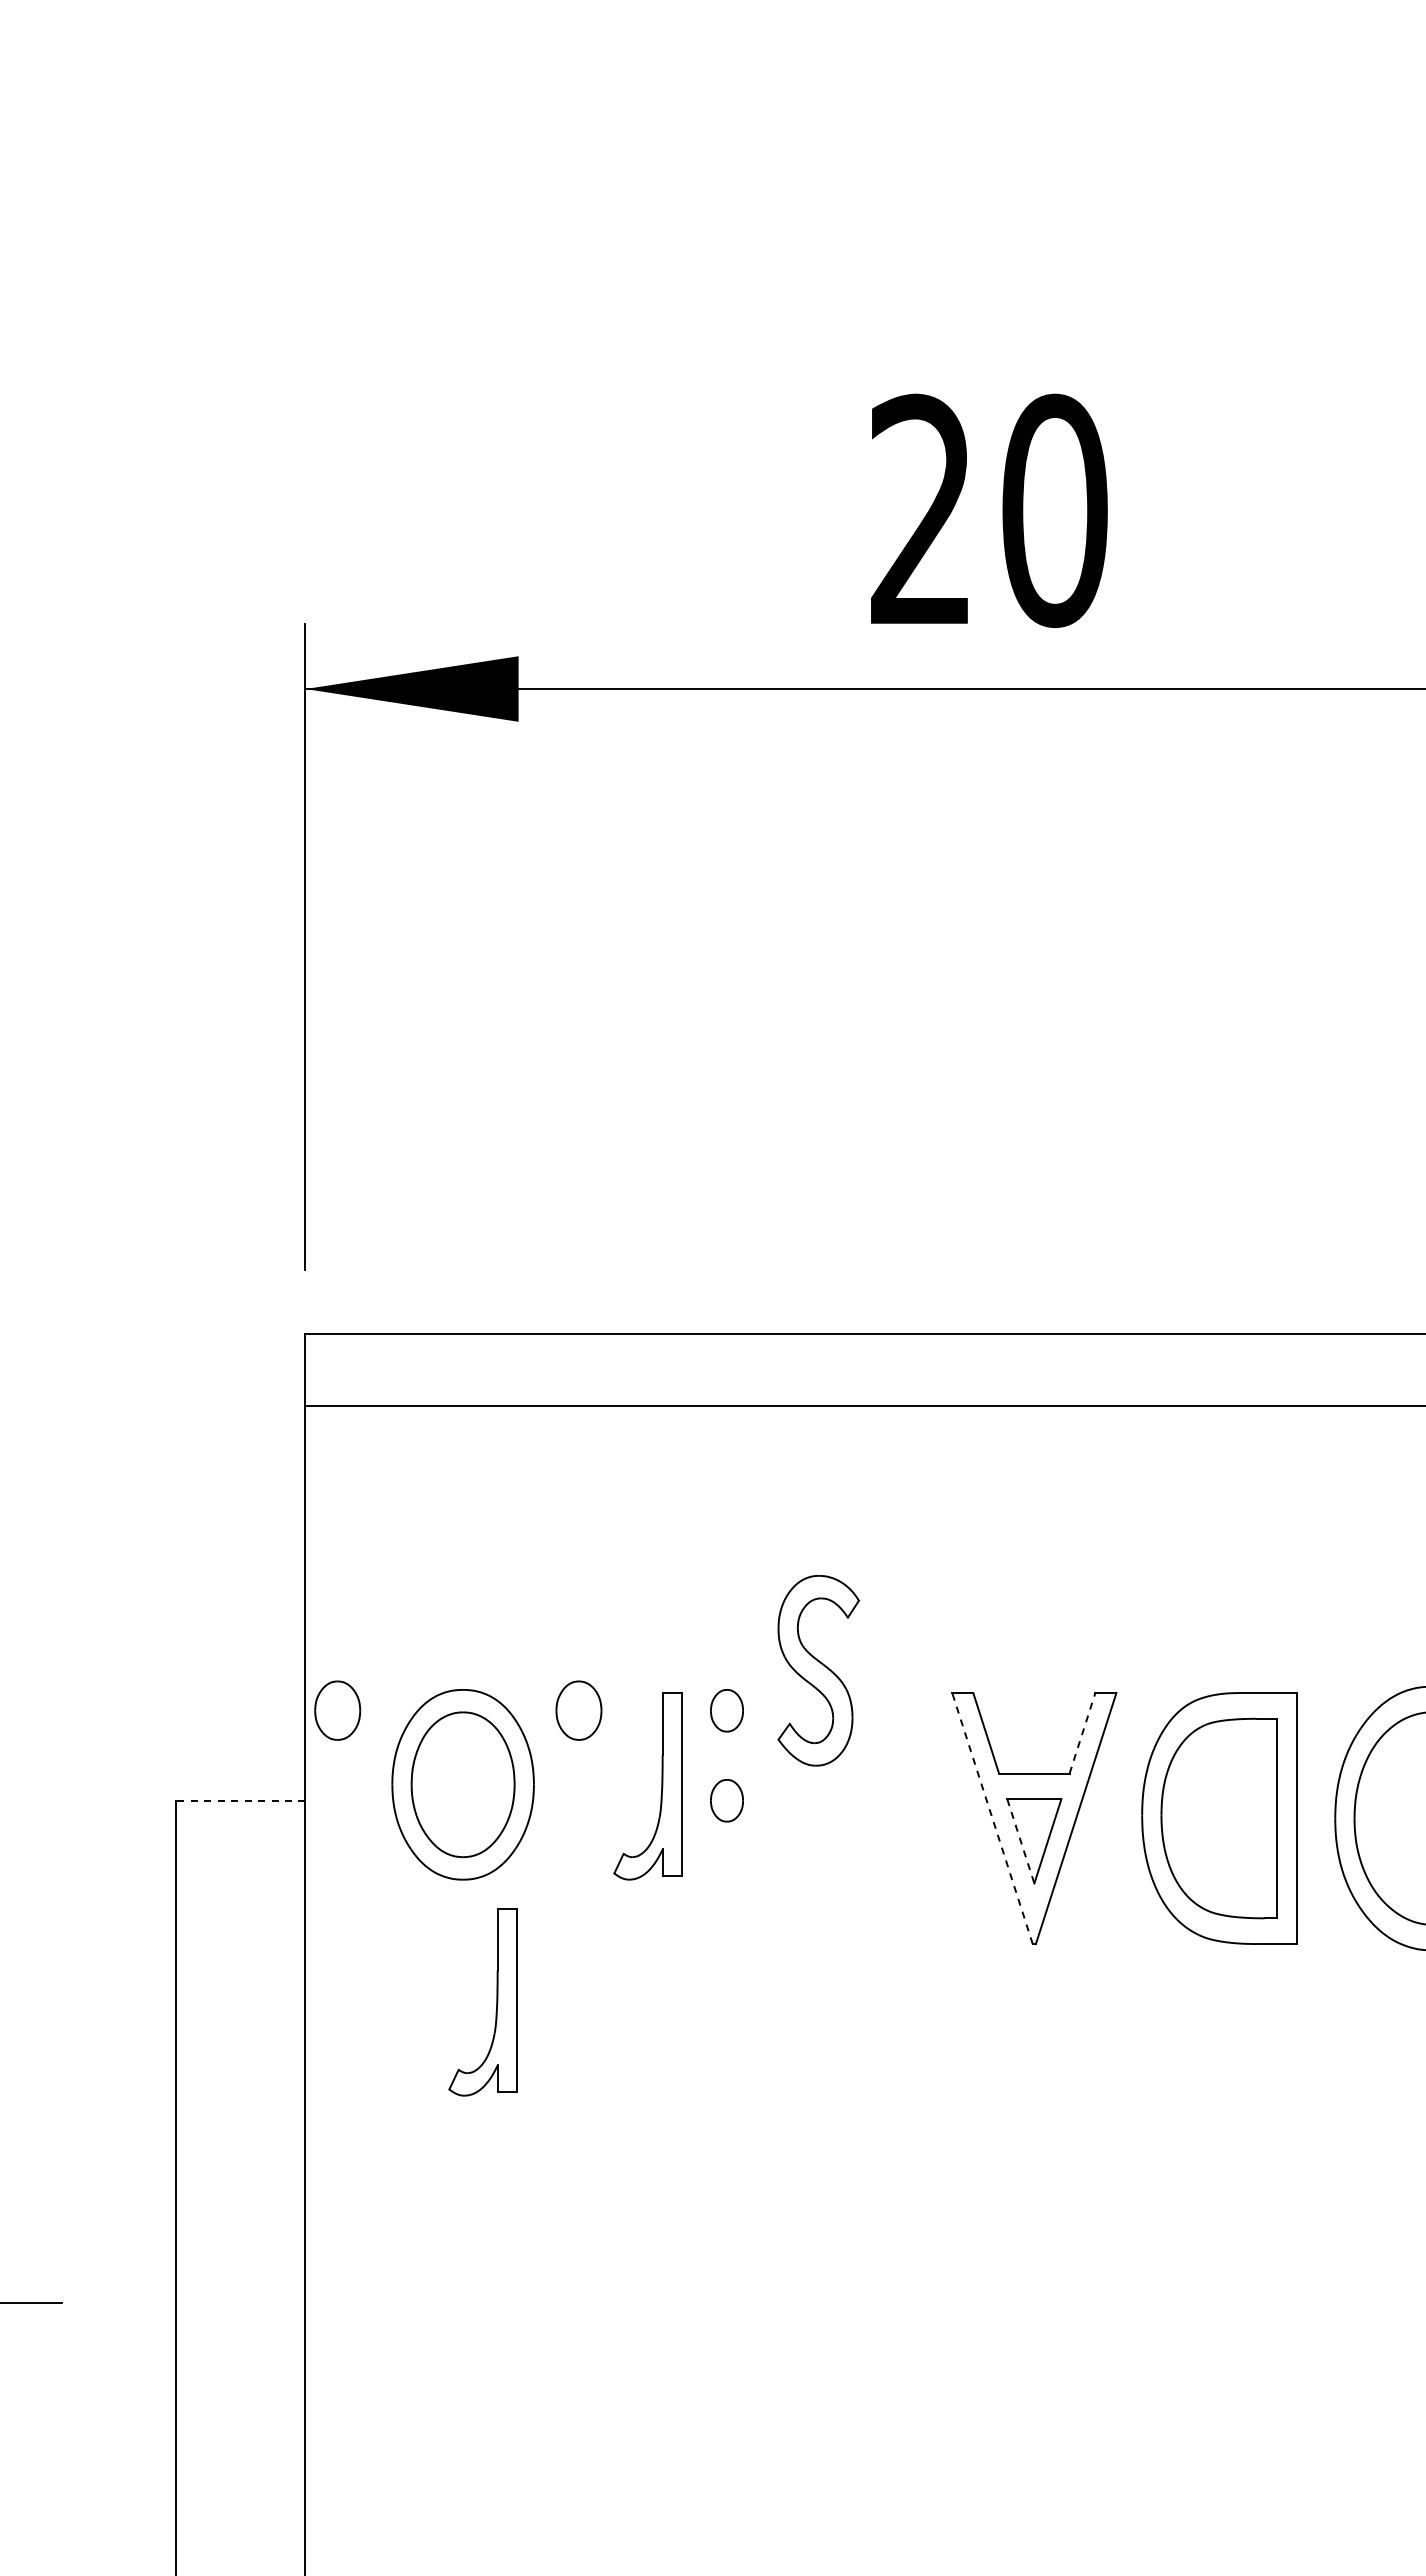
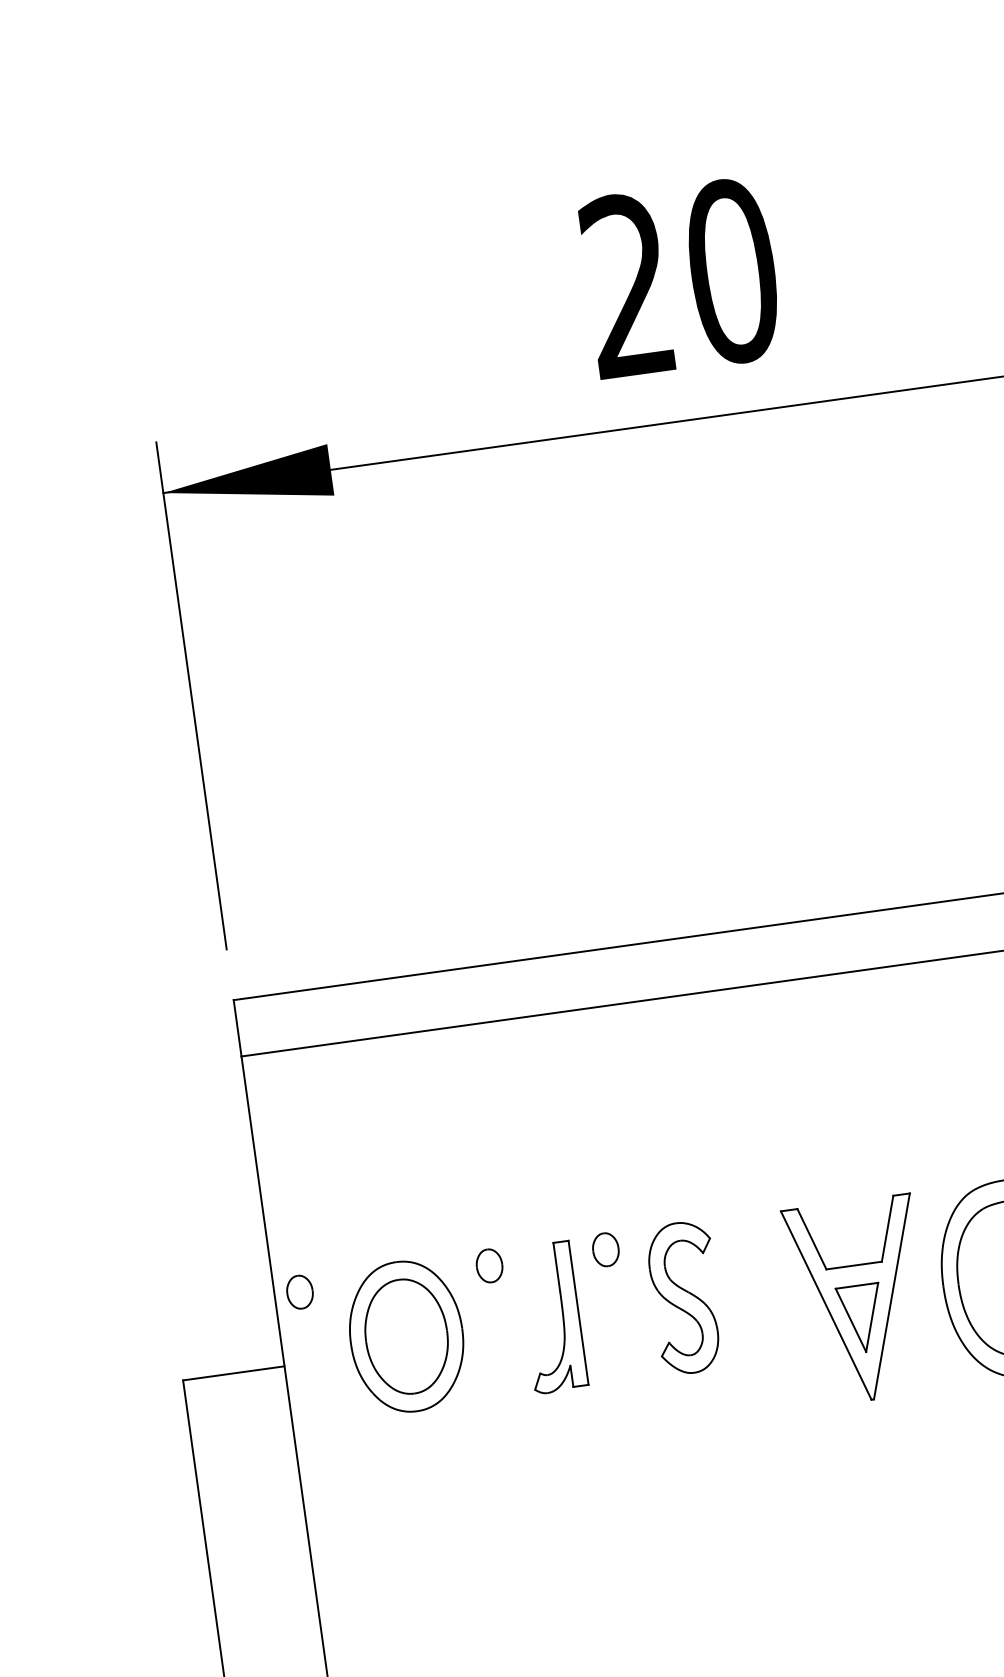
part: (818, 1670) -> (685, 1297), moved
part: (337, 1710) -> (299, 1292), size x0.71
part: (578, 1710) -> (489, 1265), size x0.71
line: (1082, 1732) -> (887, 1228), dashed -> solid
line: (240, 1800) -> (233, 1373), dashed -> solid
part: (726, 1800) -> (615, 1320), removed
line: (992, 1818) -> (826, 1305), dashed -> solid
line: (1021, 1841) -> (851, 1320), dashed -> solid
part: (496, 2002) -> (456, 1504), removed

